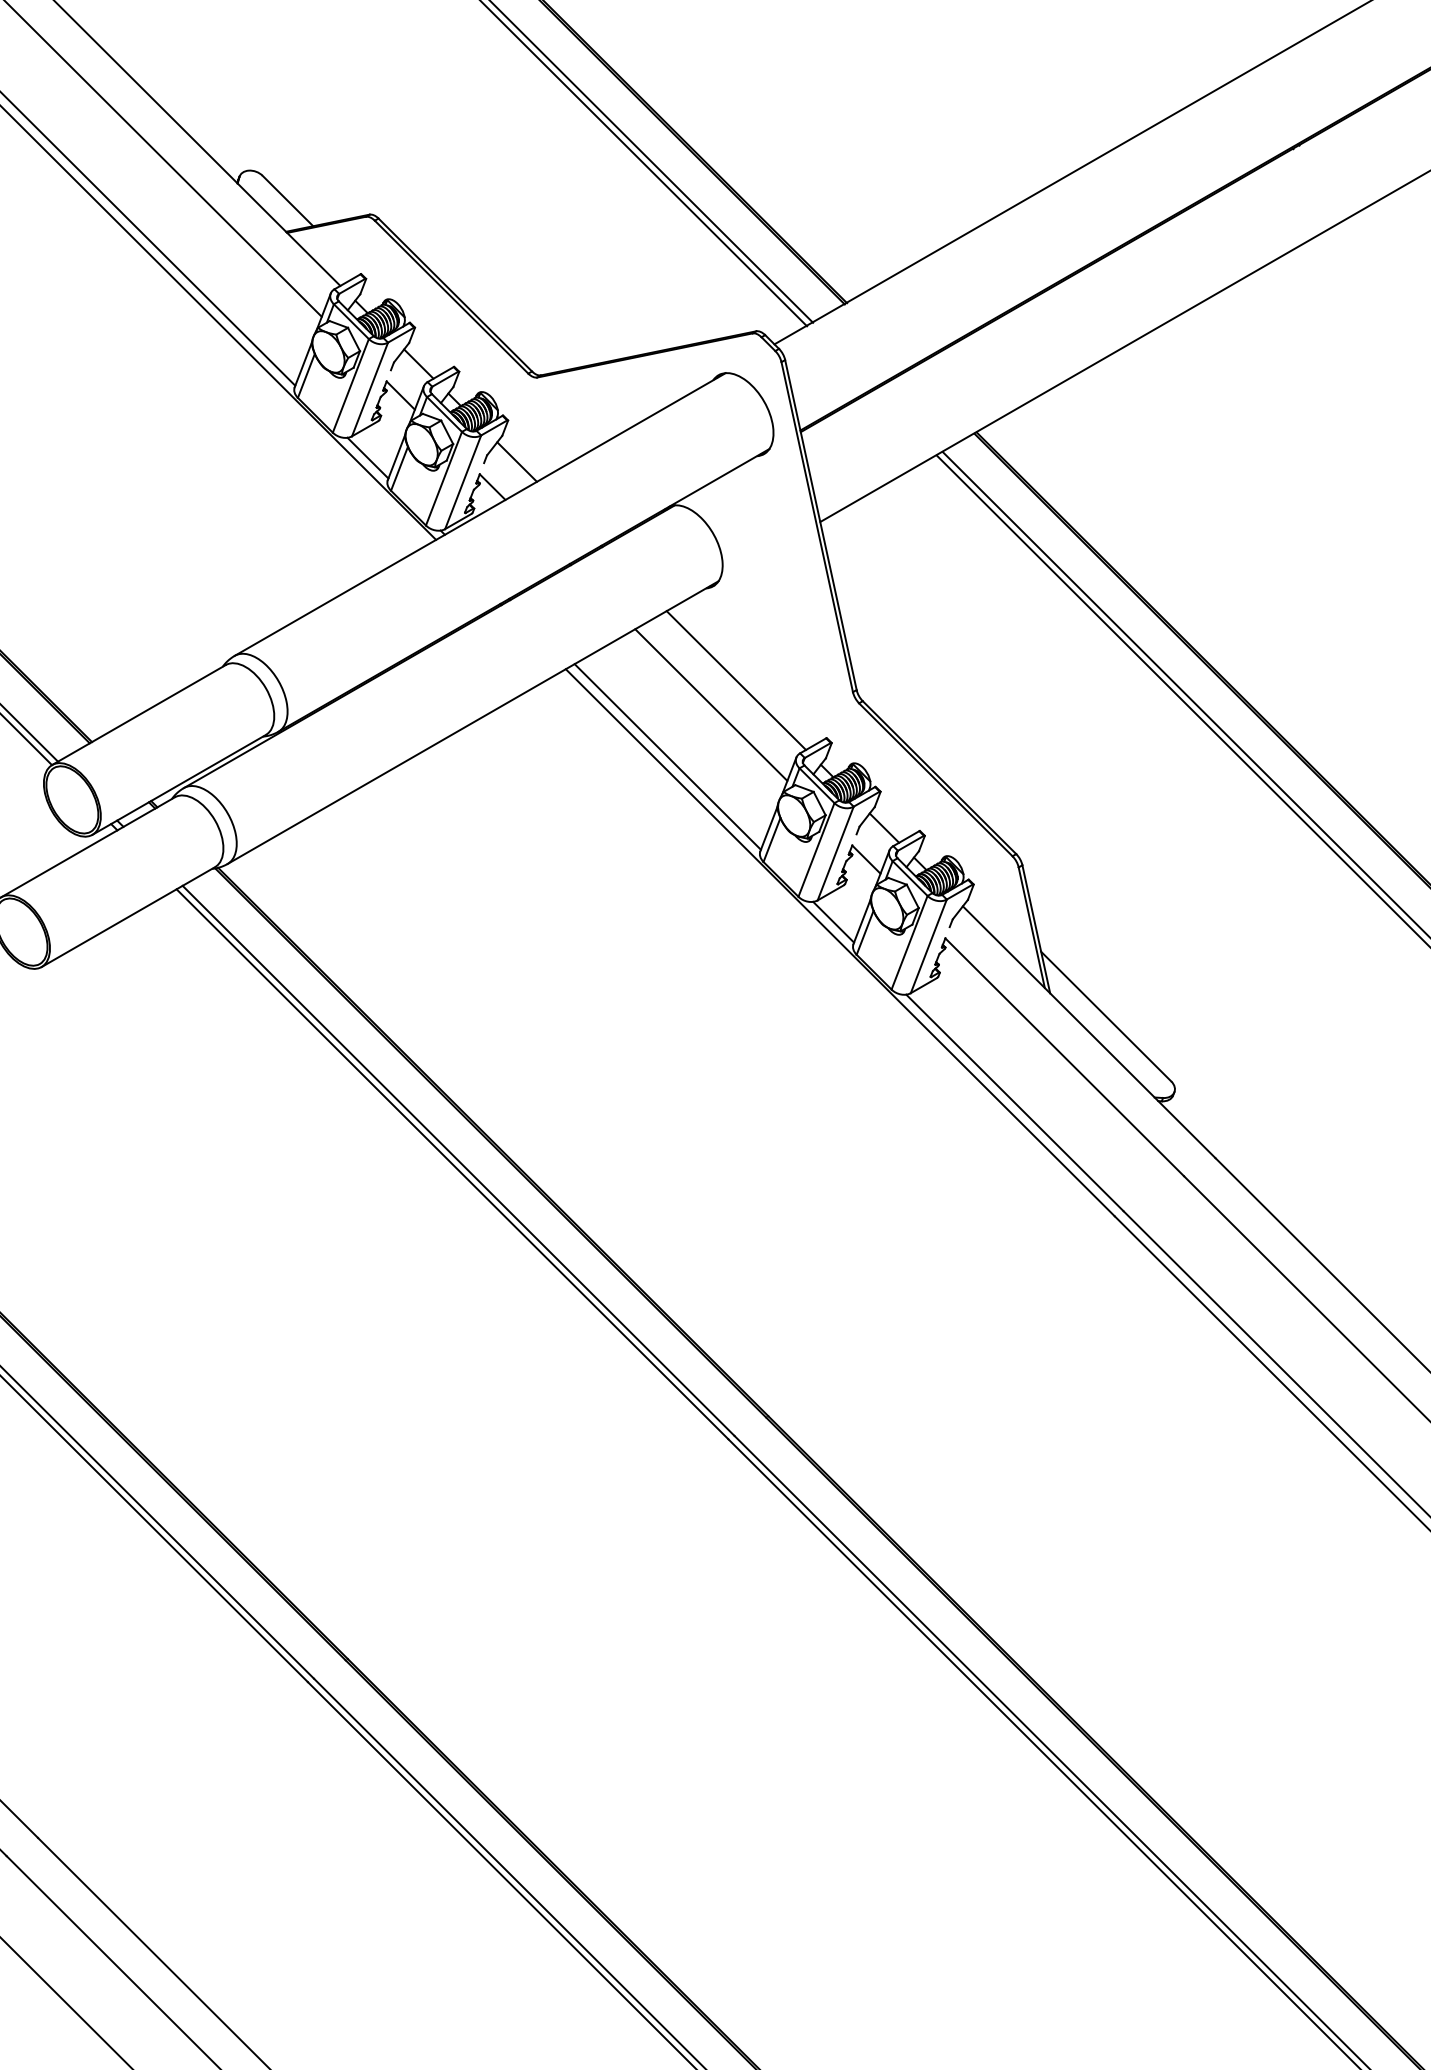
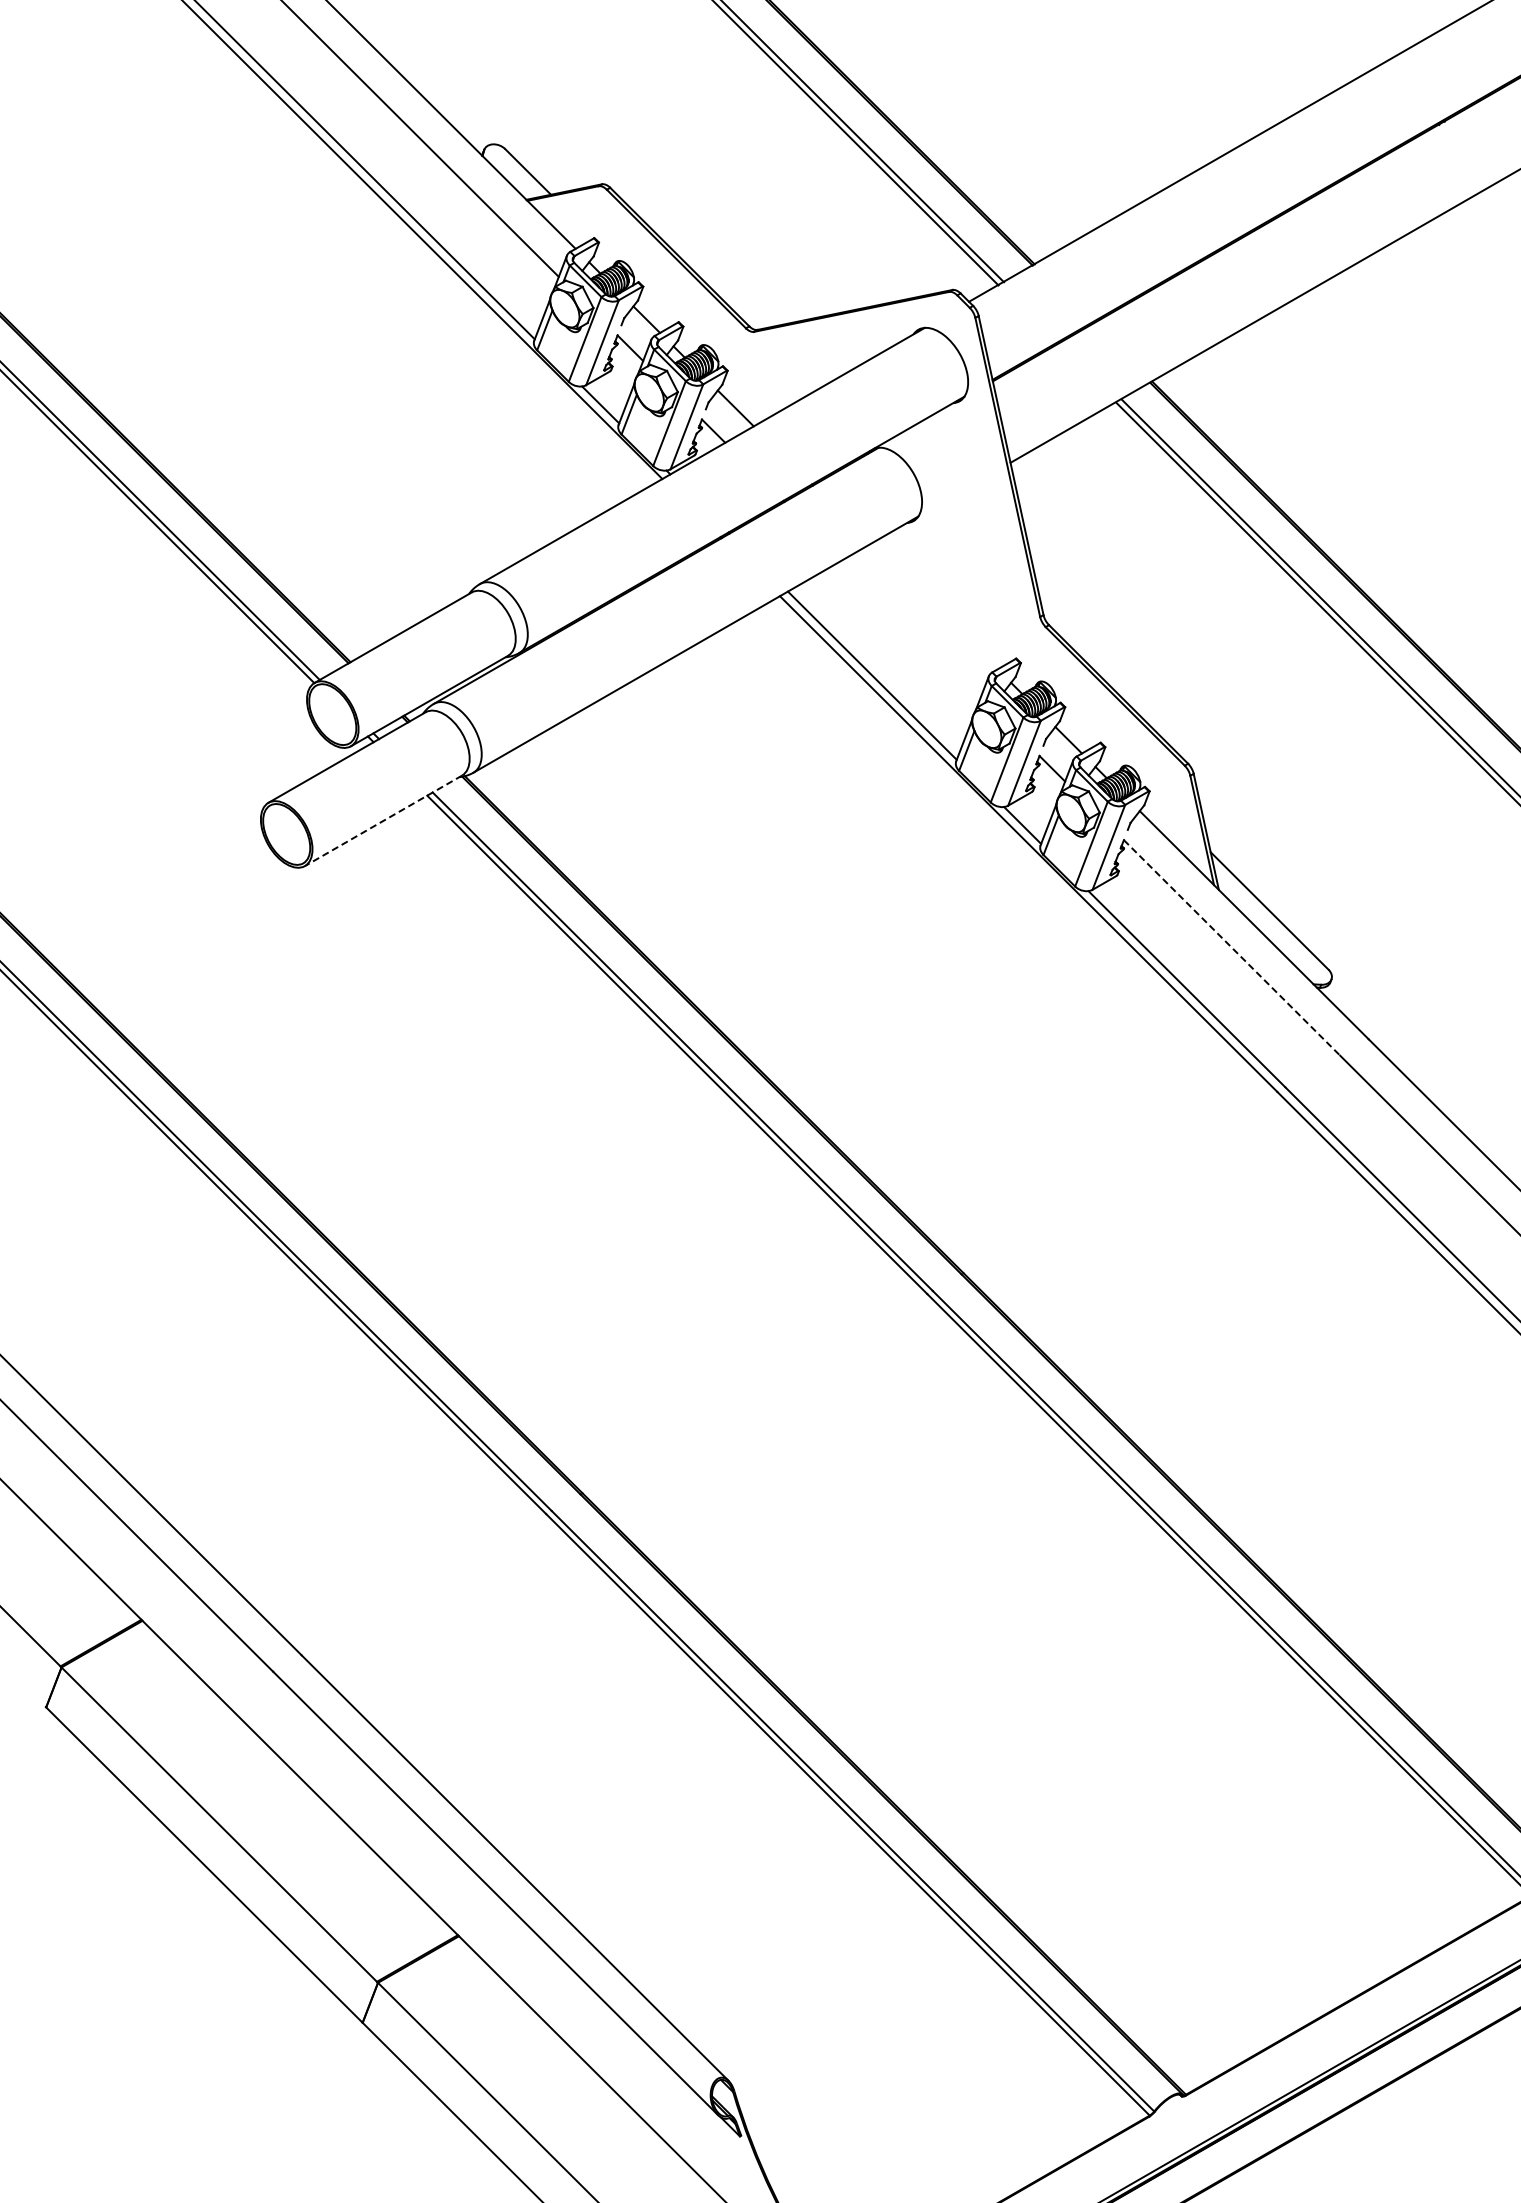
line: (736, 680) -> (934, 606), removed
line: (710, 704) -> (911, 628), removed
line: (128, 916) -> (383, 820), solid -> dashed
line: (1065, 1056) -> (1232, 947), solid -> dashed

